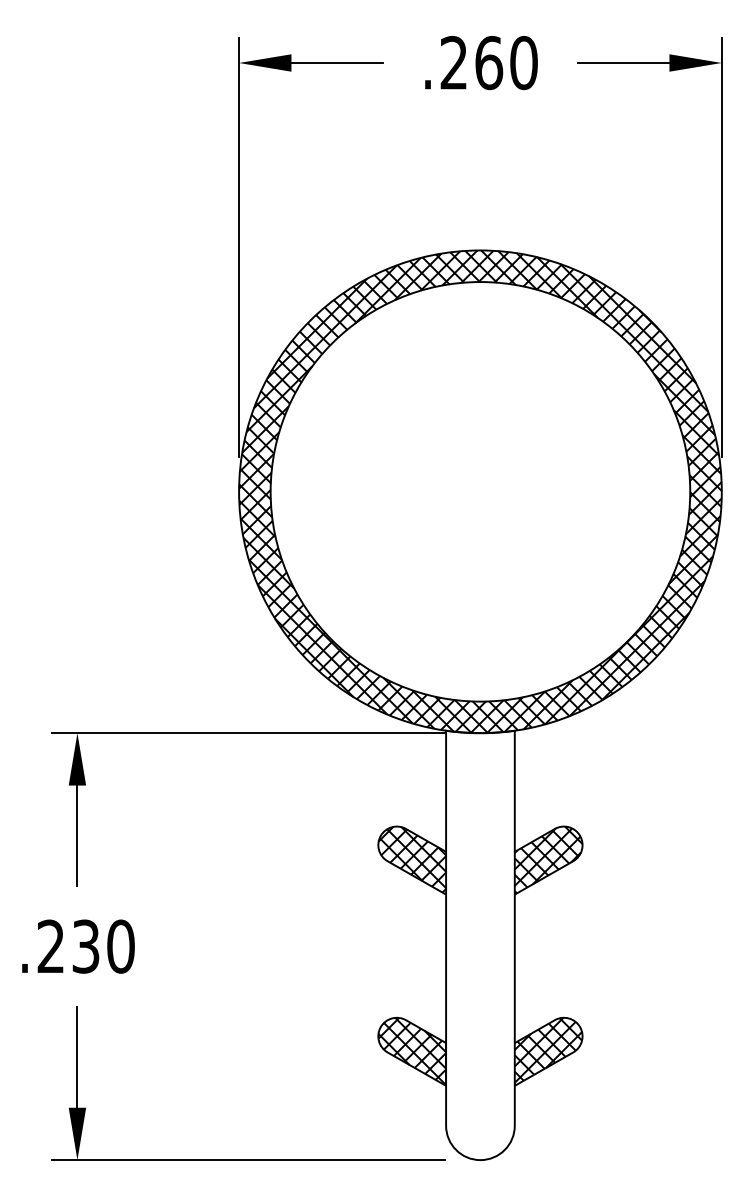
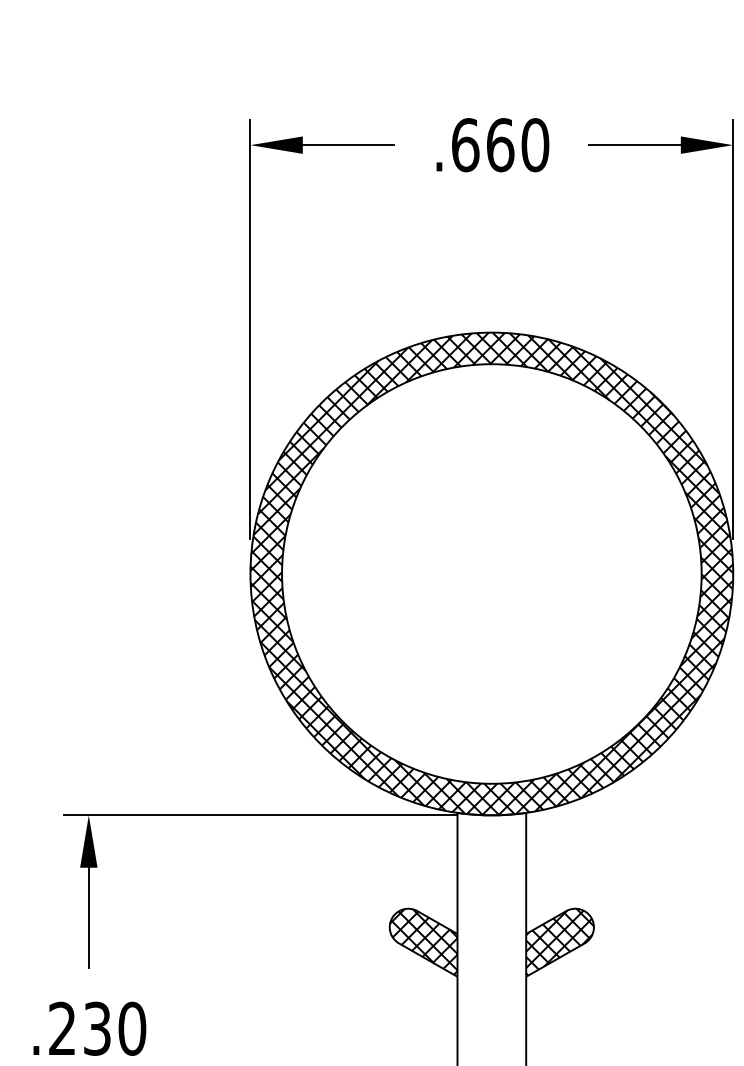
text: (454, 62) -> (465, 144), .260 -> .660

